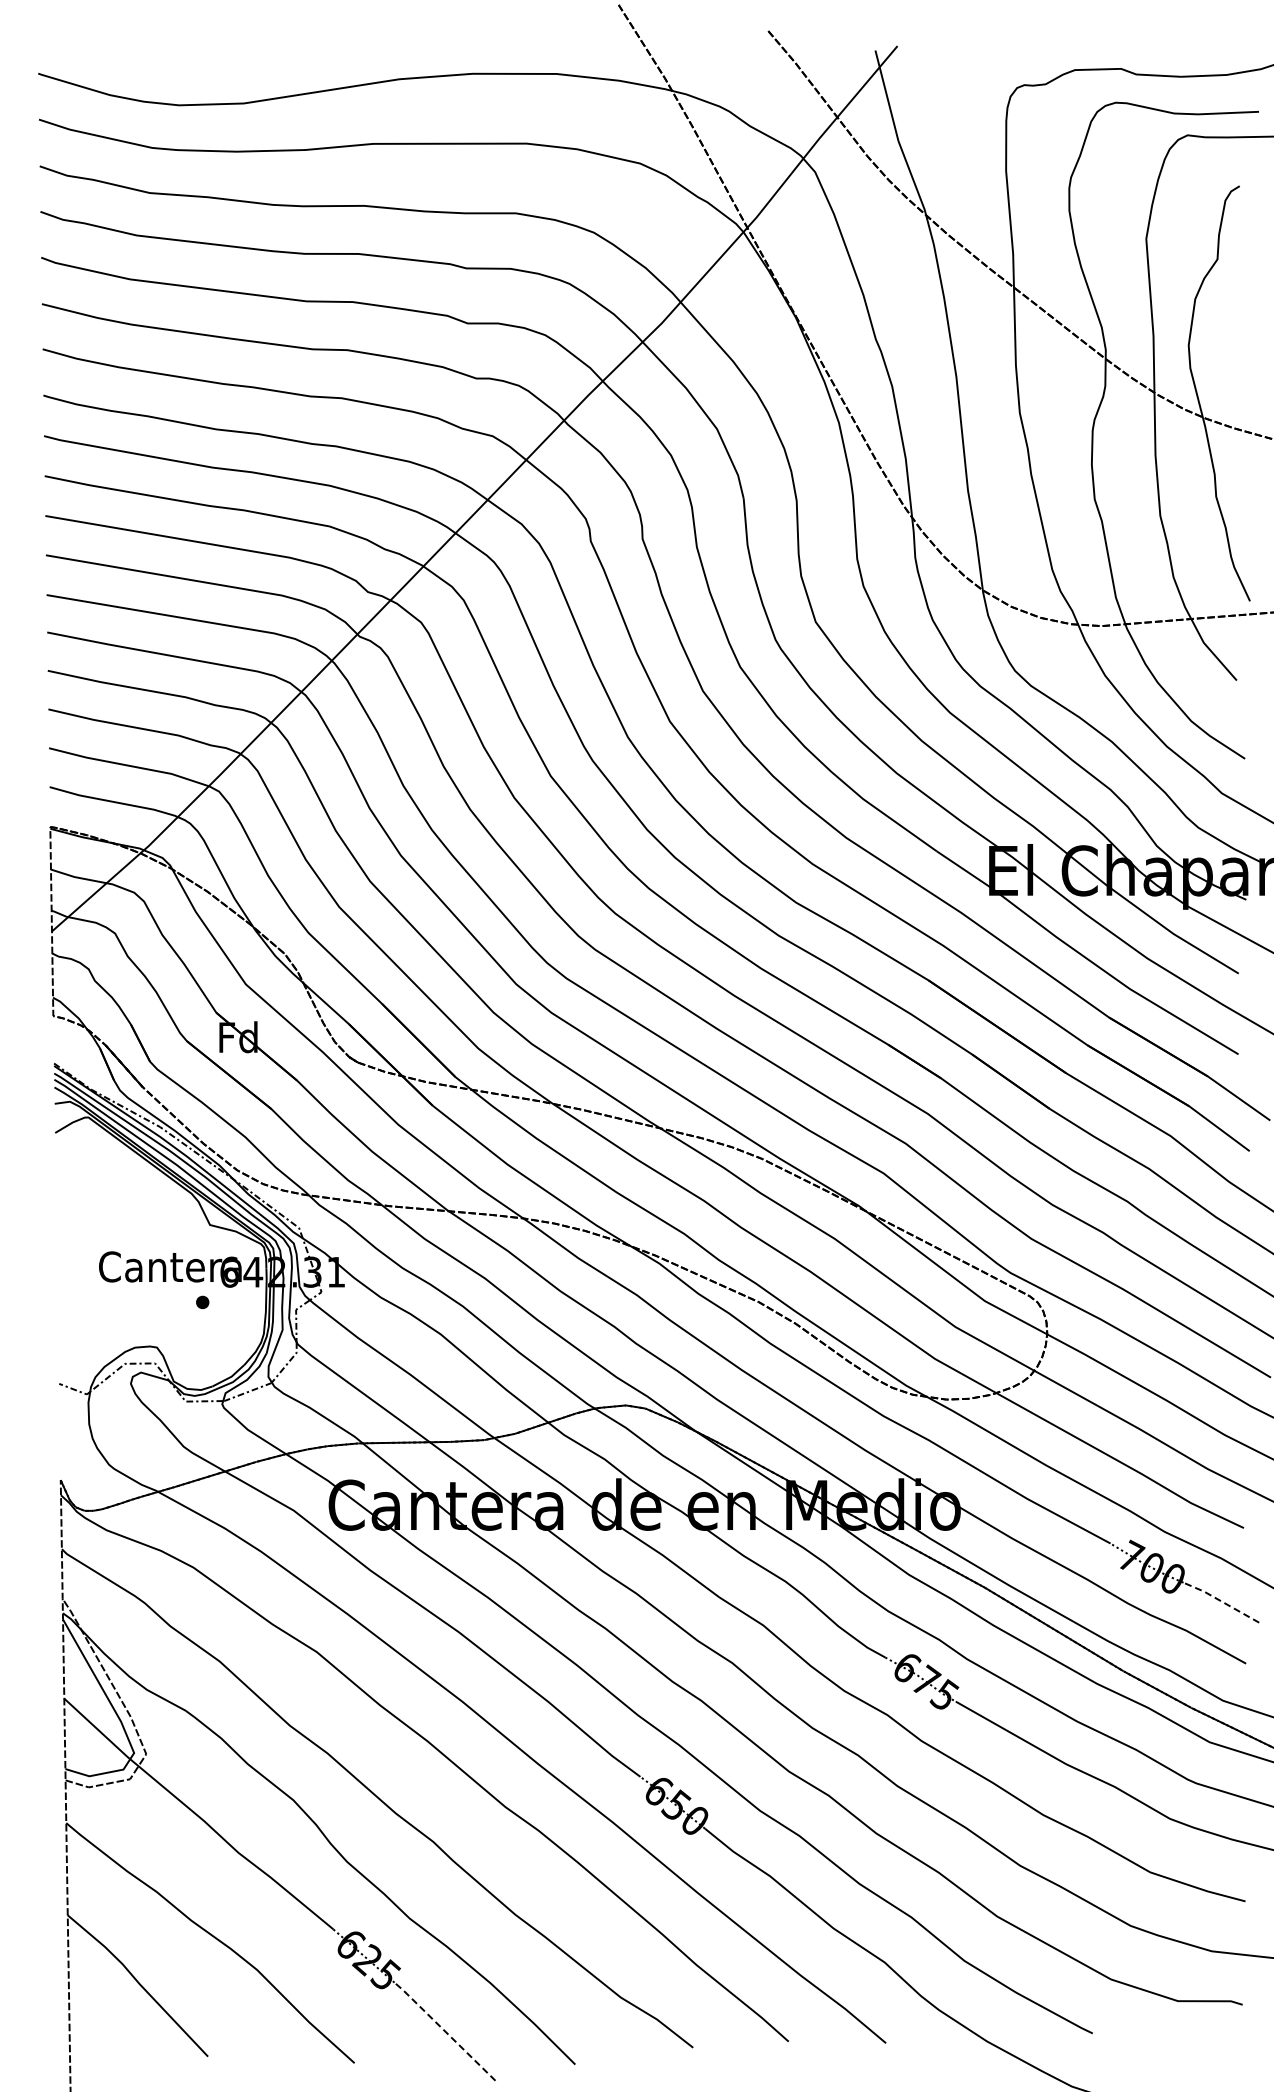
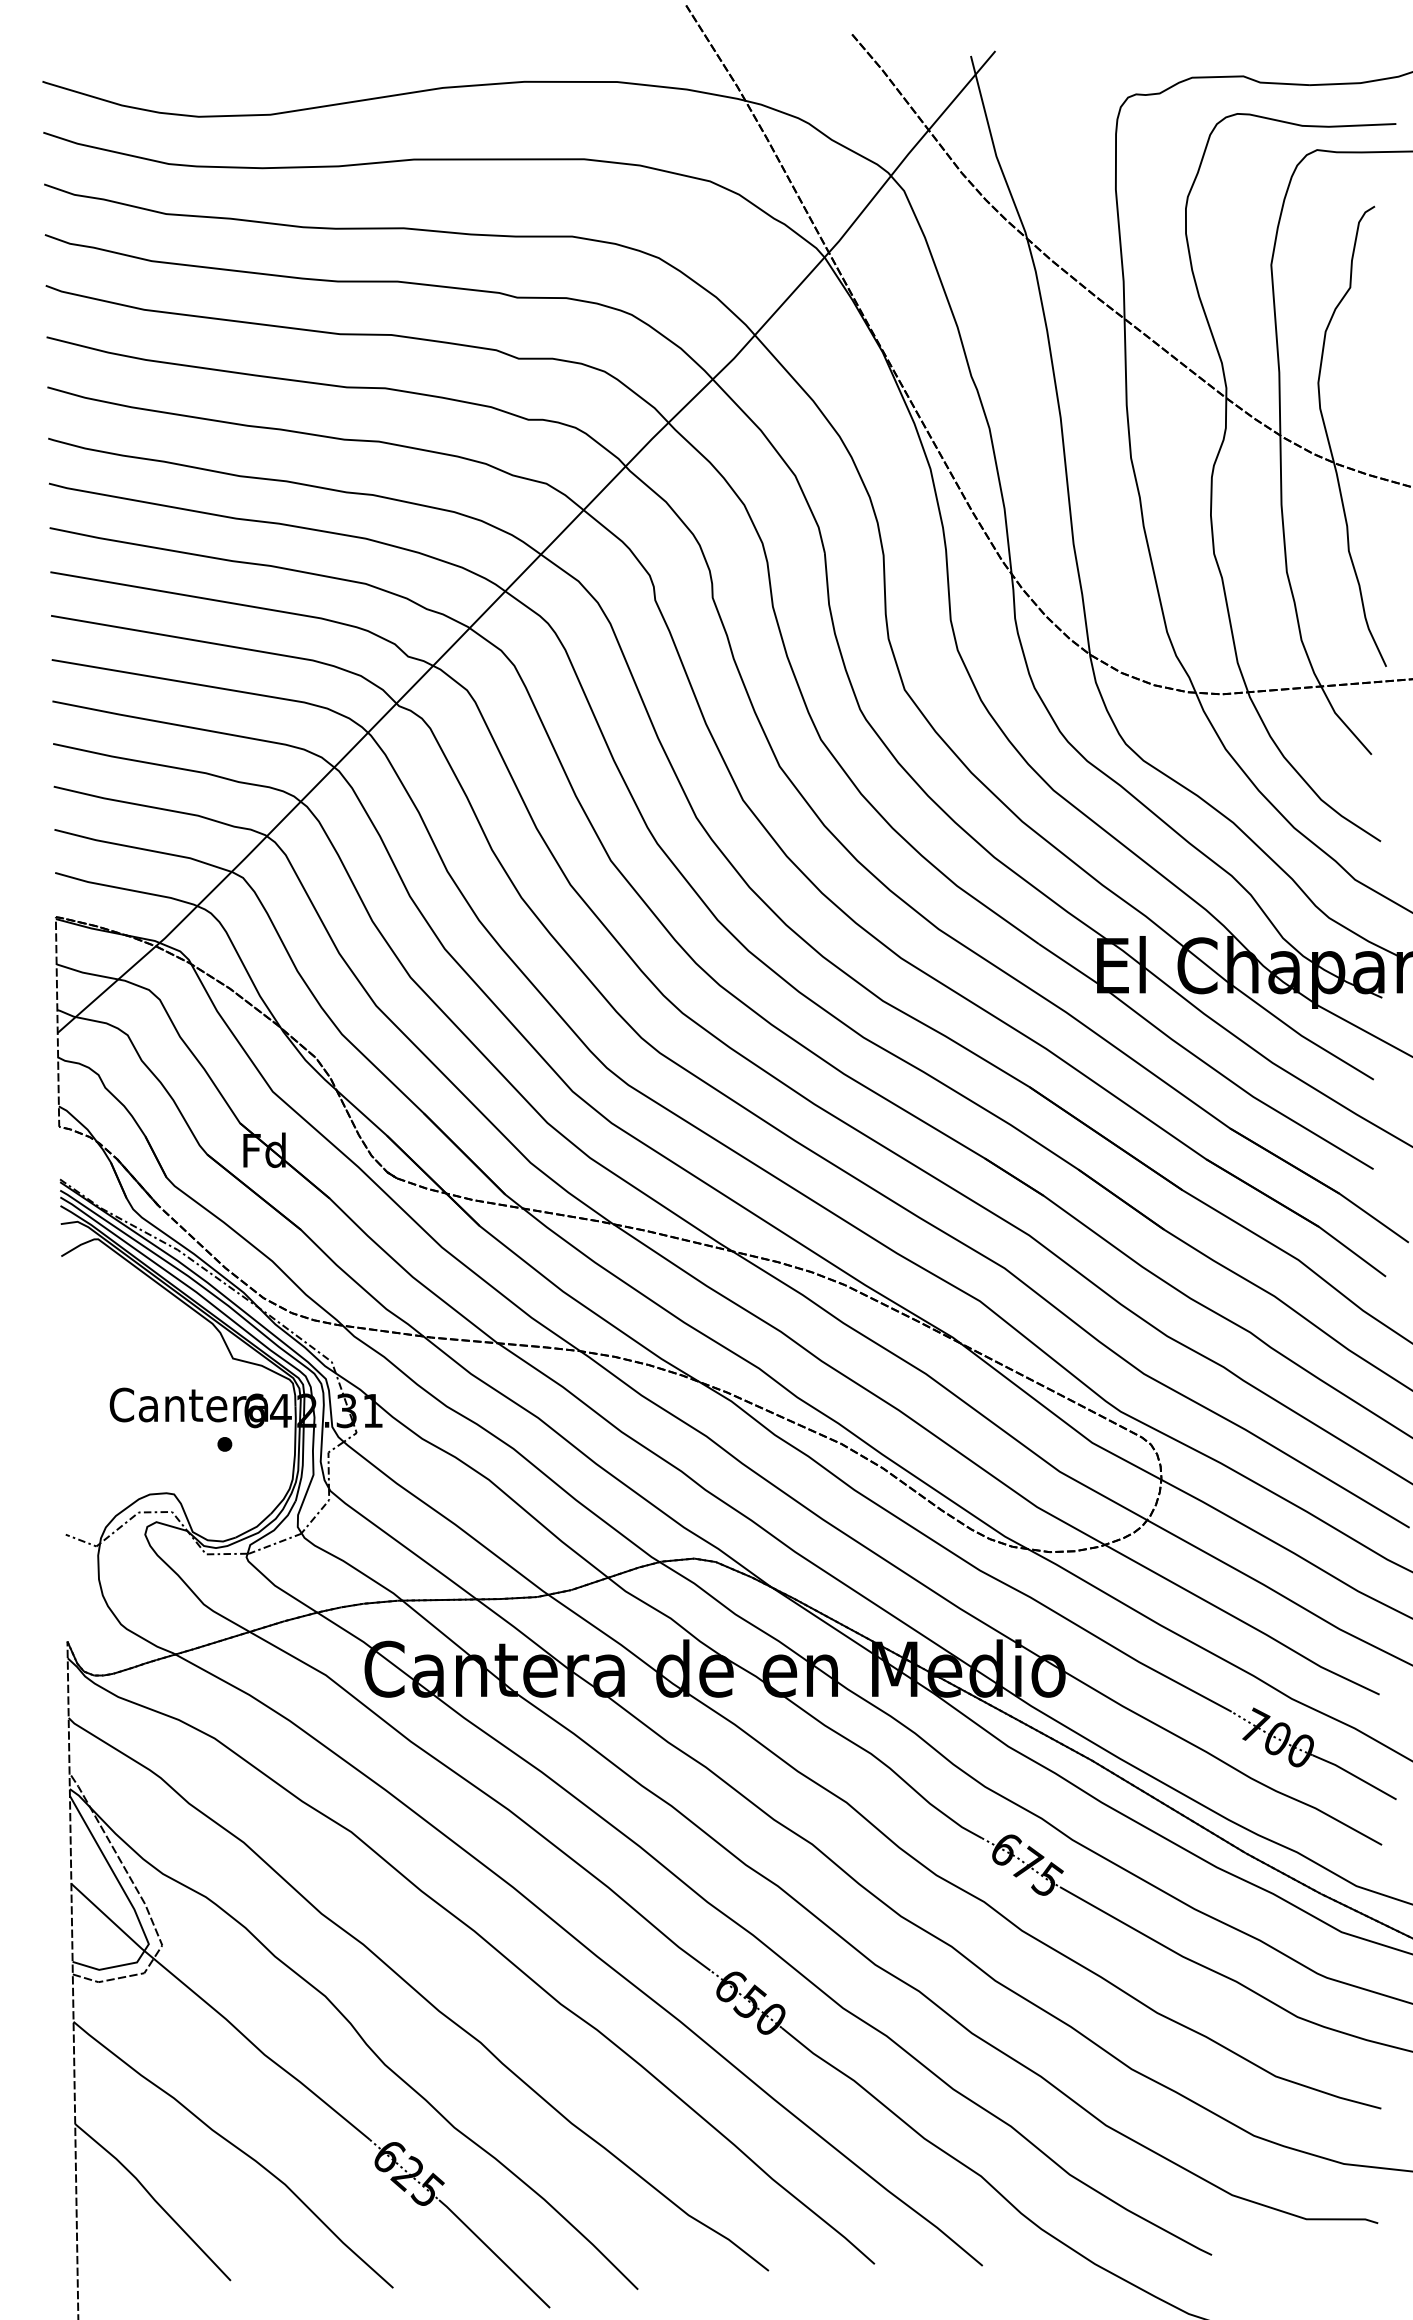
line: (1221, 1601) -> (1354, 1776), dashed -> solid
line: (445, 2031) -> (494, 2252), dashed -> solid

